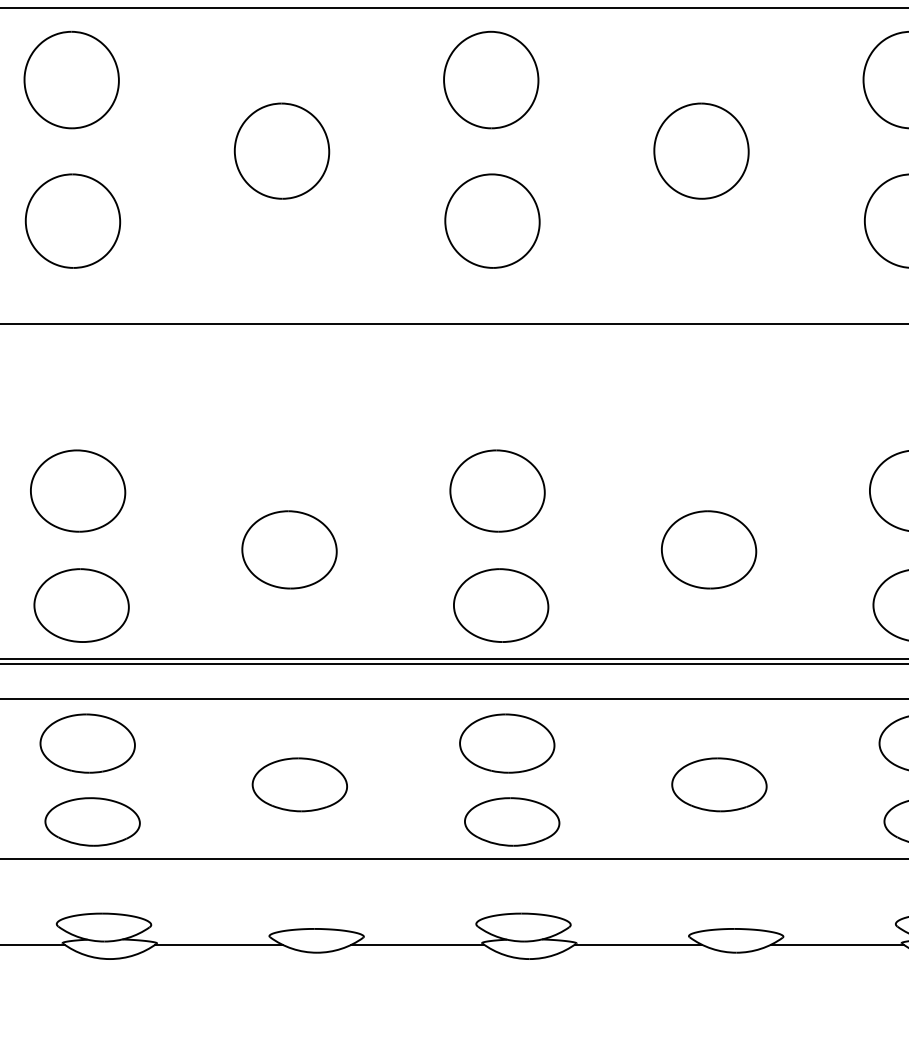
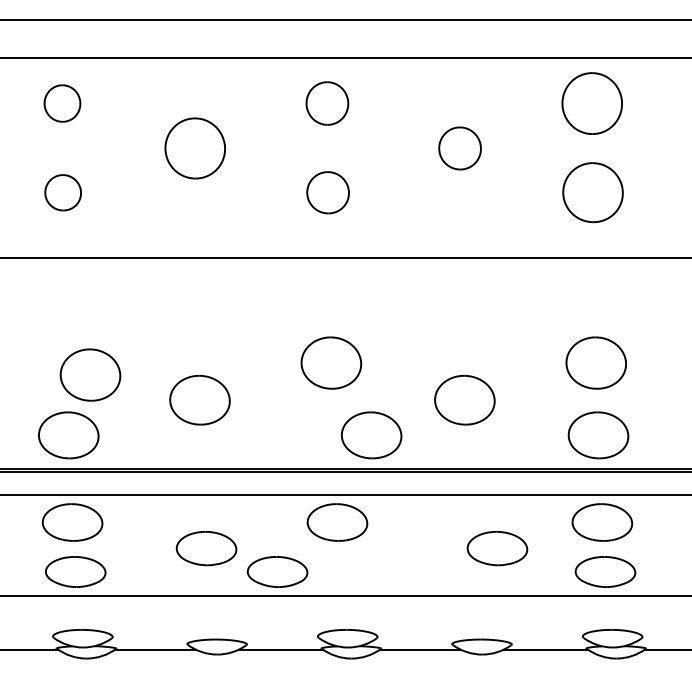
part: (71, 79) -> (62, 103), size x0.6
part: (491, 79) -> (327, 103), size x0.7
part: (700, 151) -> (459, 148), size x0.7
part: (71, 220) -> (62, 192), size x0.6
part: (491, 220) -> (327, 192), size x0.7
part: (78, 490) -> (90, 374), moved
part: (500, 605) -> (371, 435), moved
part: (719, 784) -> (497, 548), moved
part: (512, 821) -> (277, 571), moved

